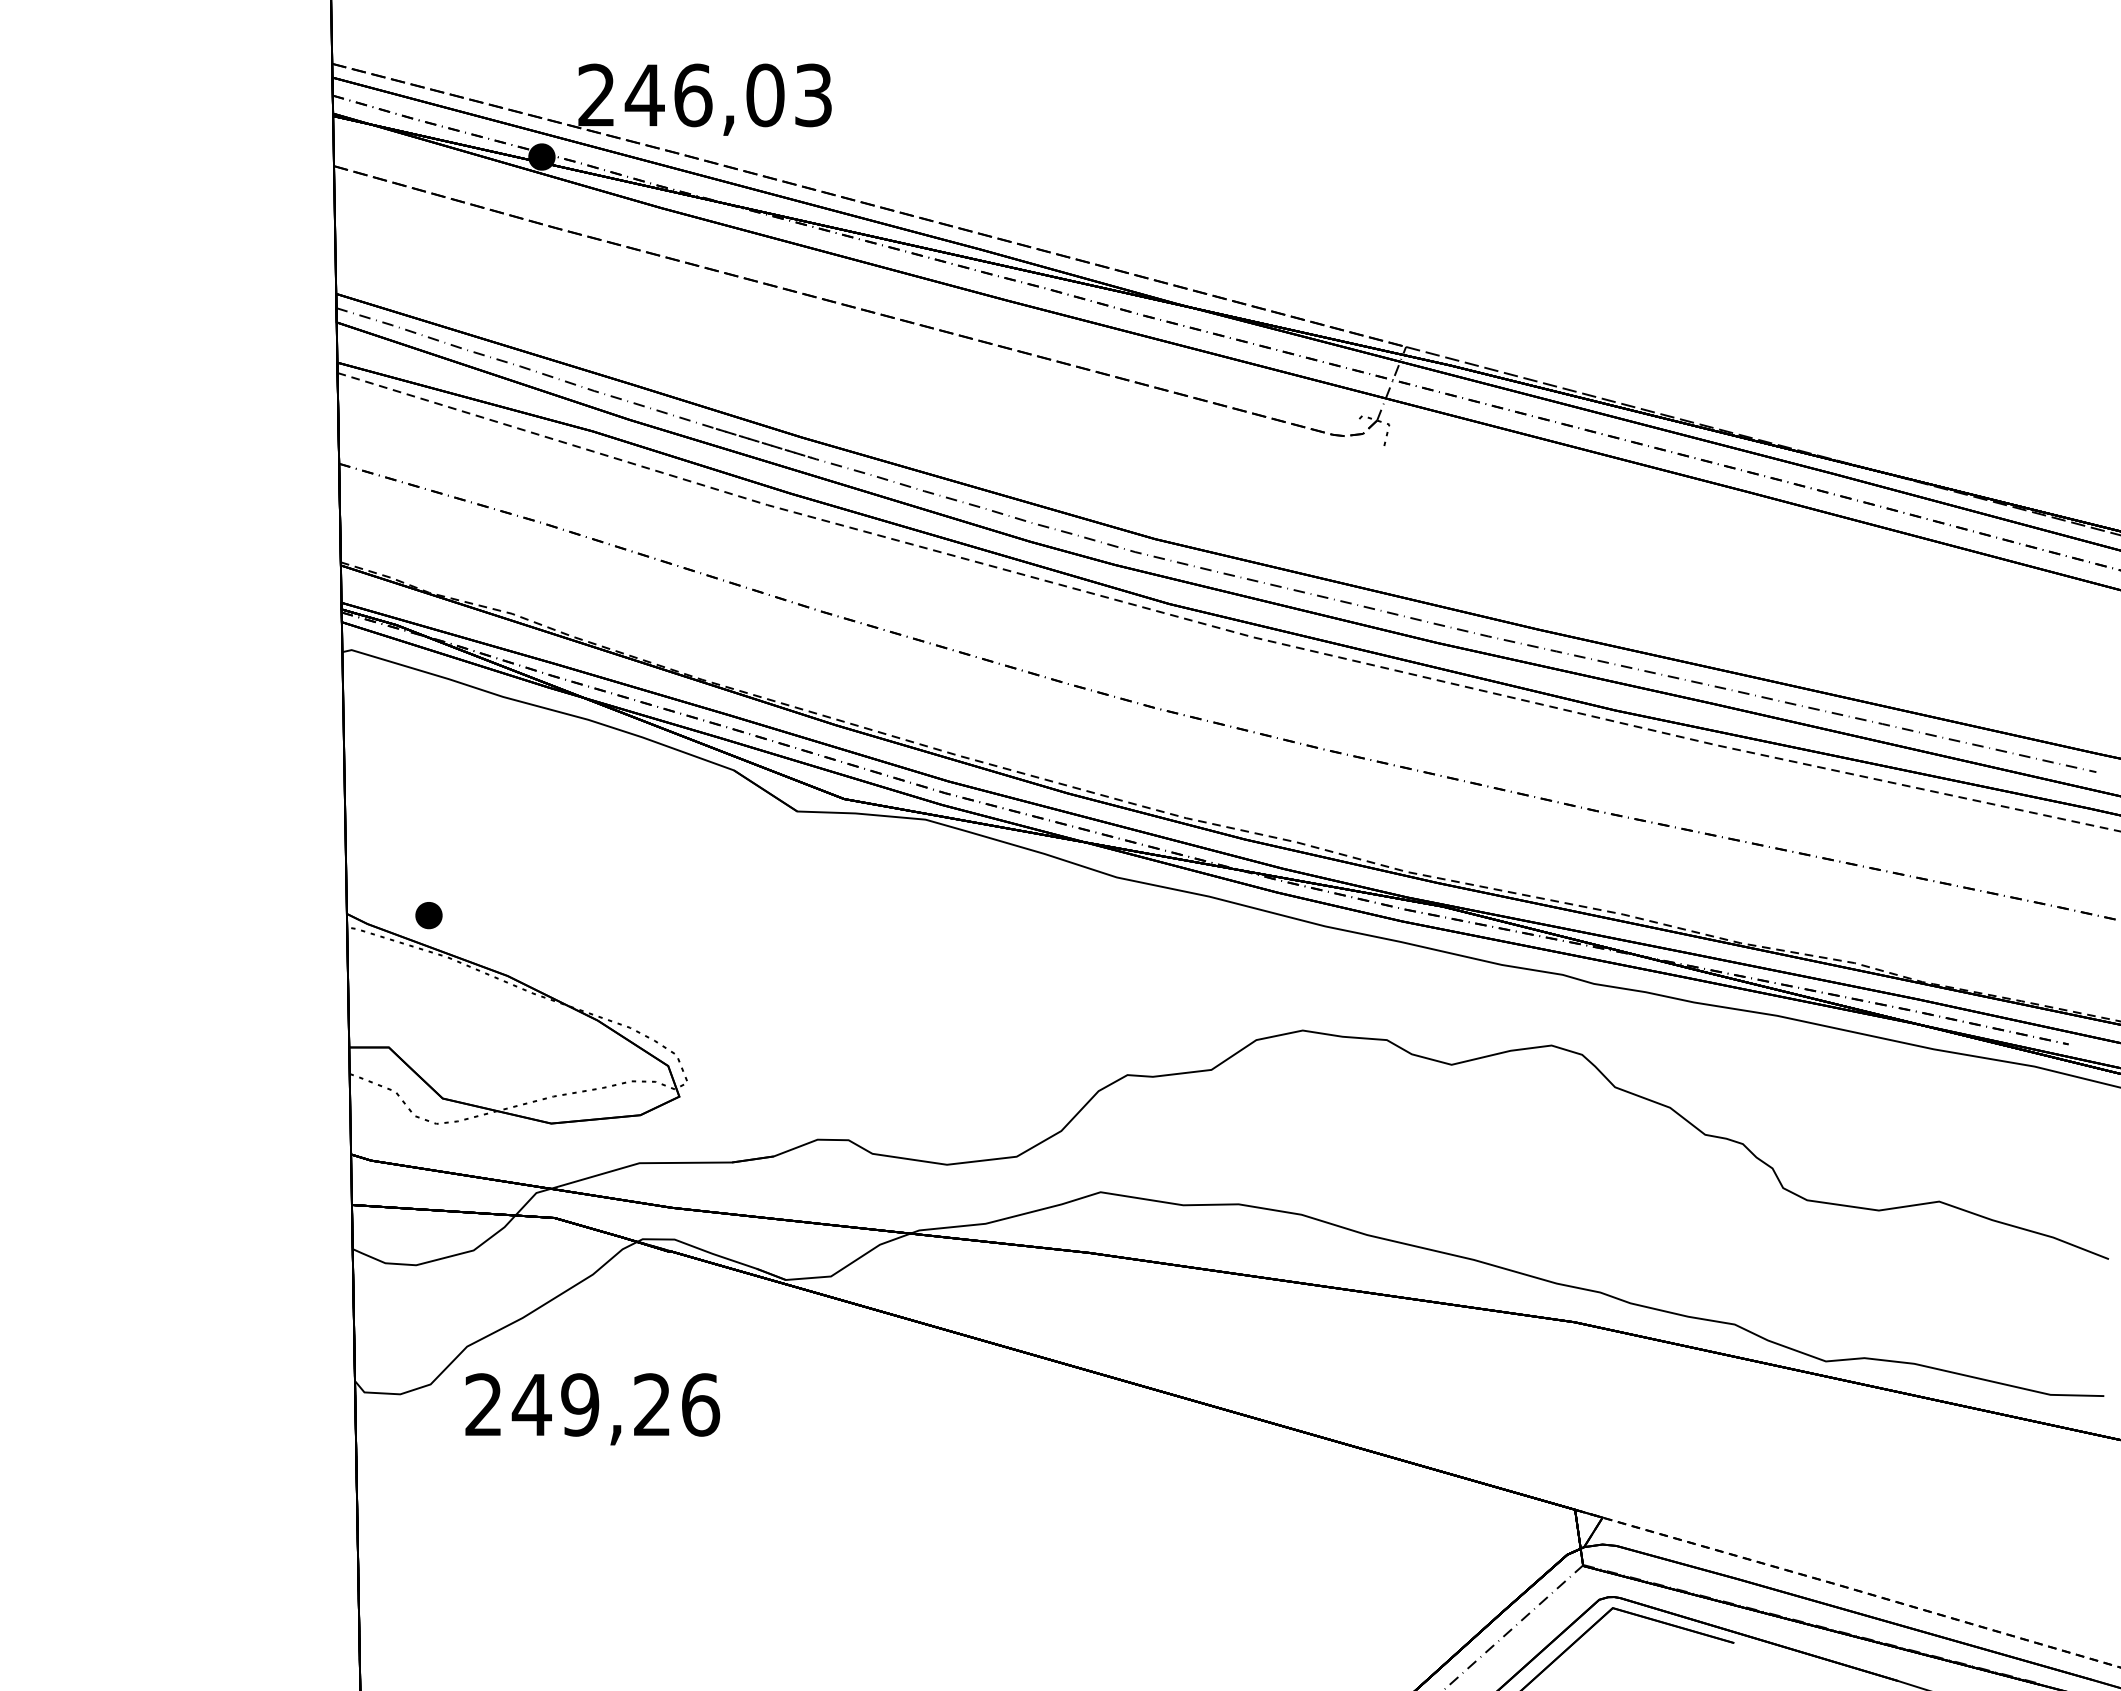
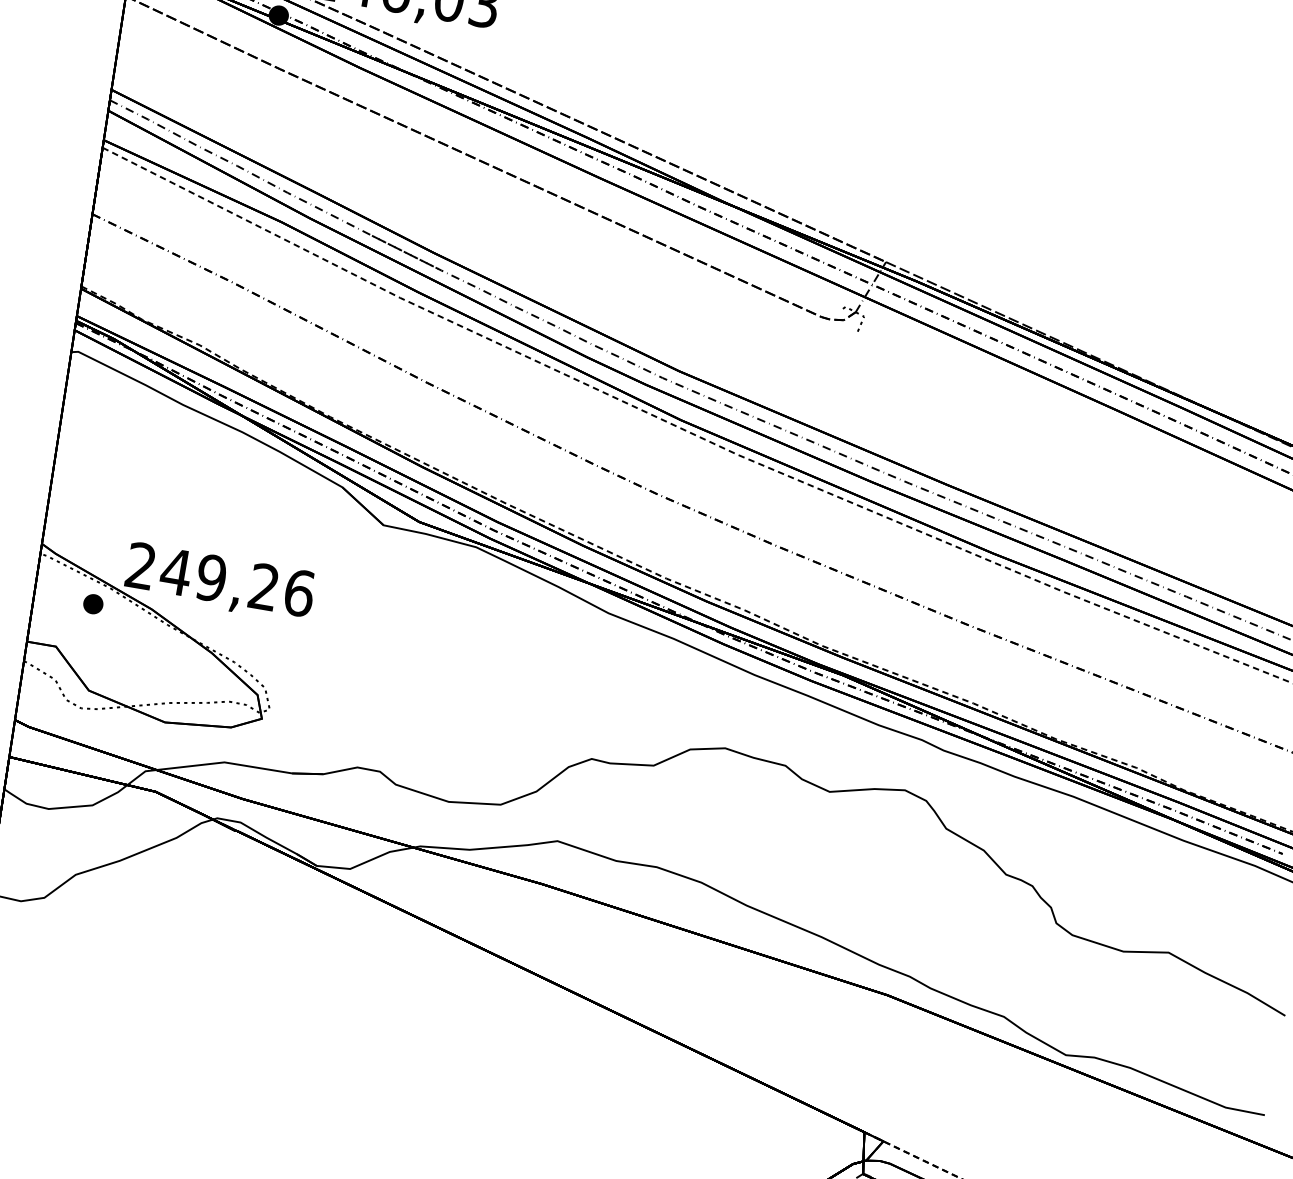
part: (428, 915) -> (92, 604), moved
text: (592, 1409) -> (219, 582), moved

